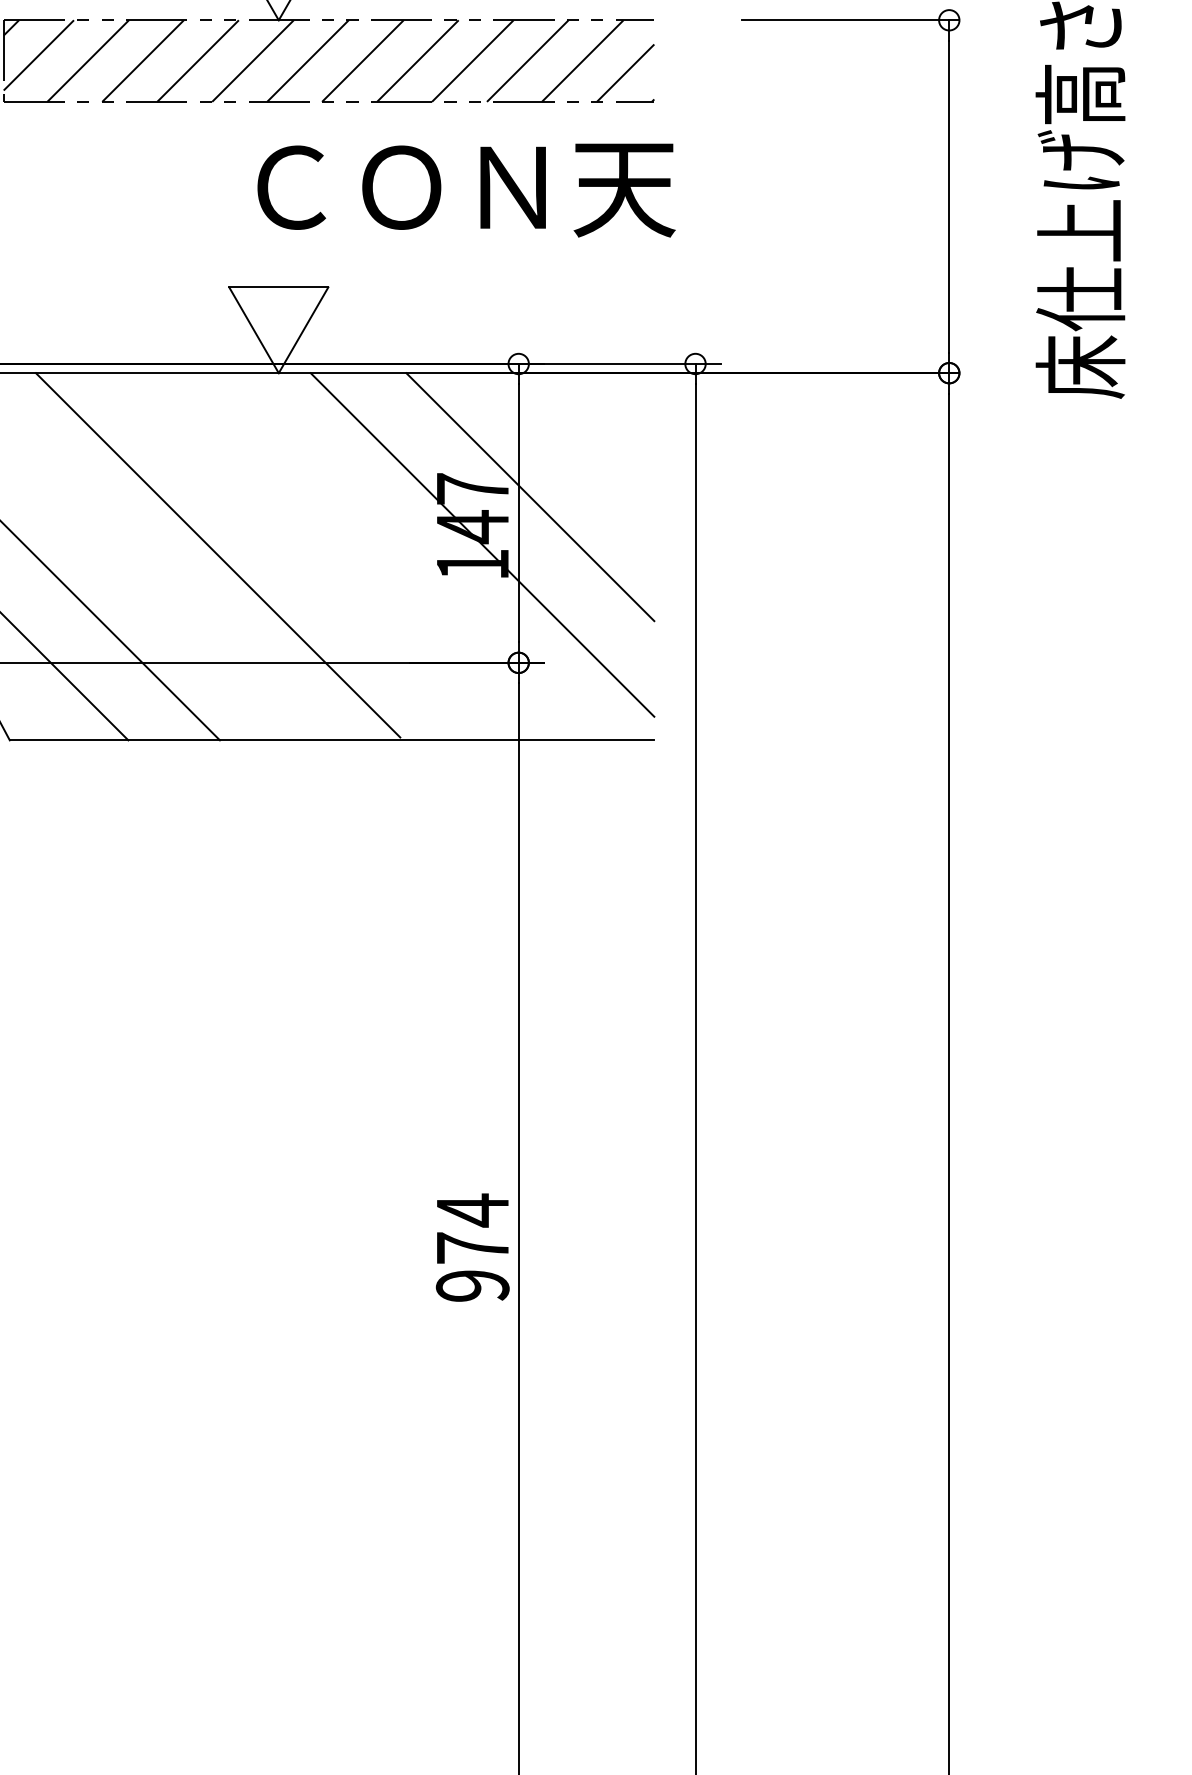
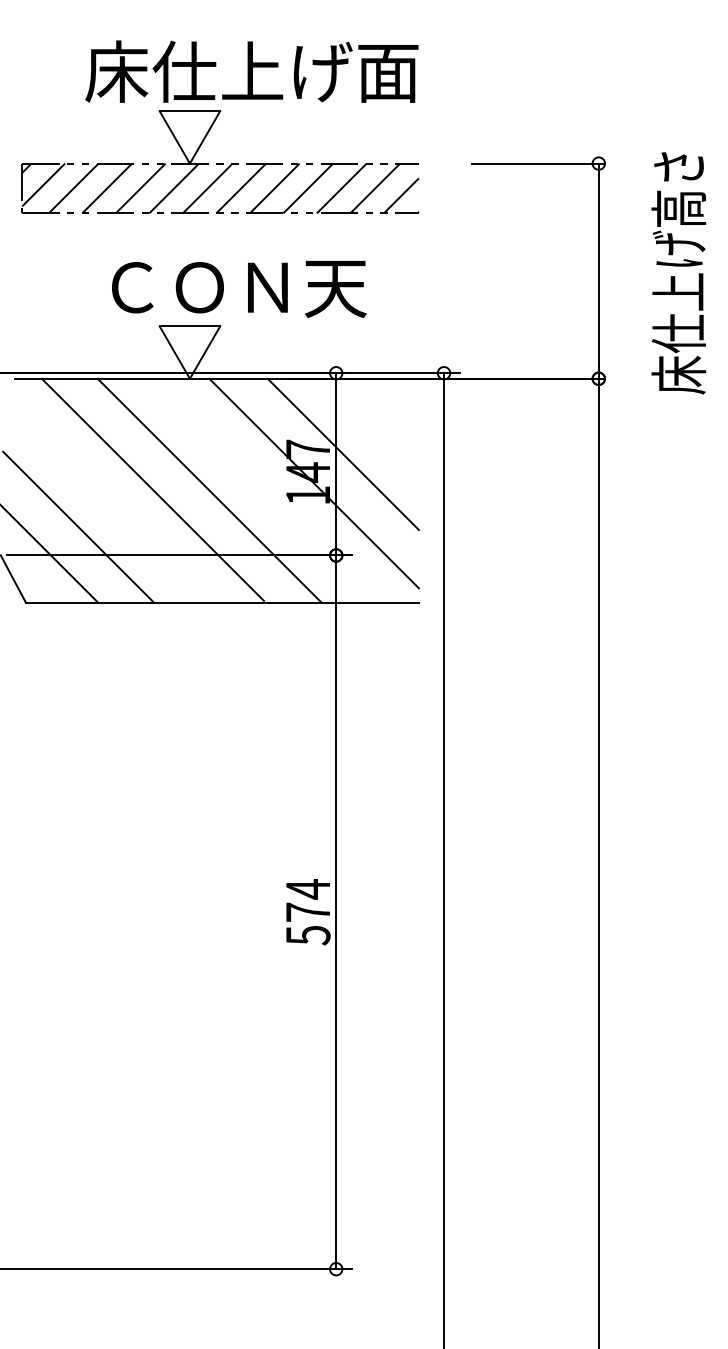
text: (466, 190) -> (239, 289), moved
line: (310, 556) -> (209, 490), added
text: (471, 1286) -> (307, 935), 974 -> 574

